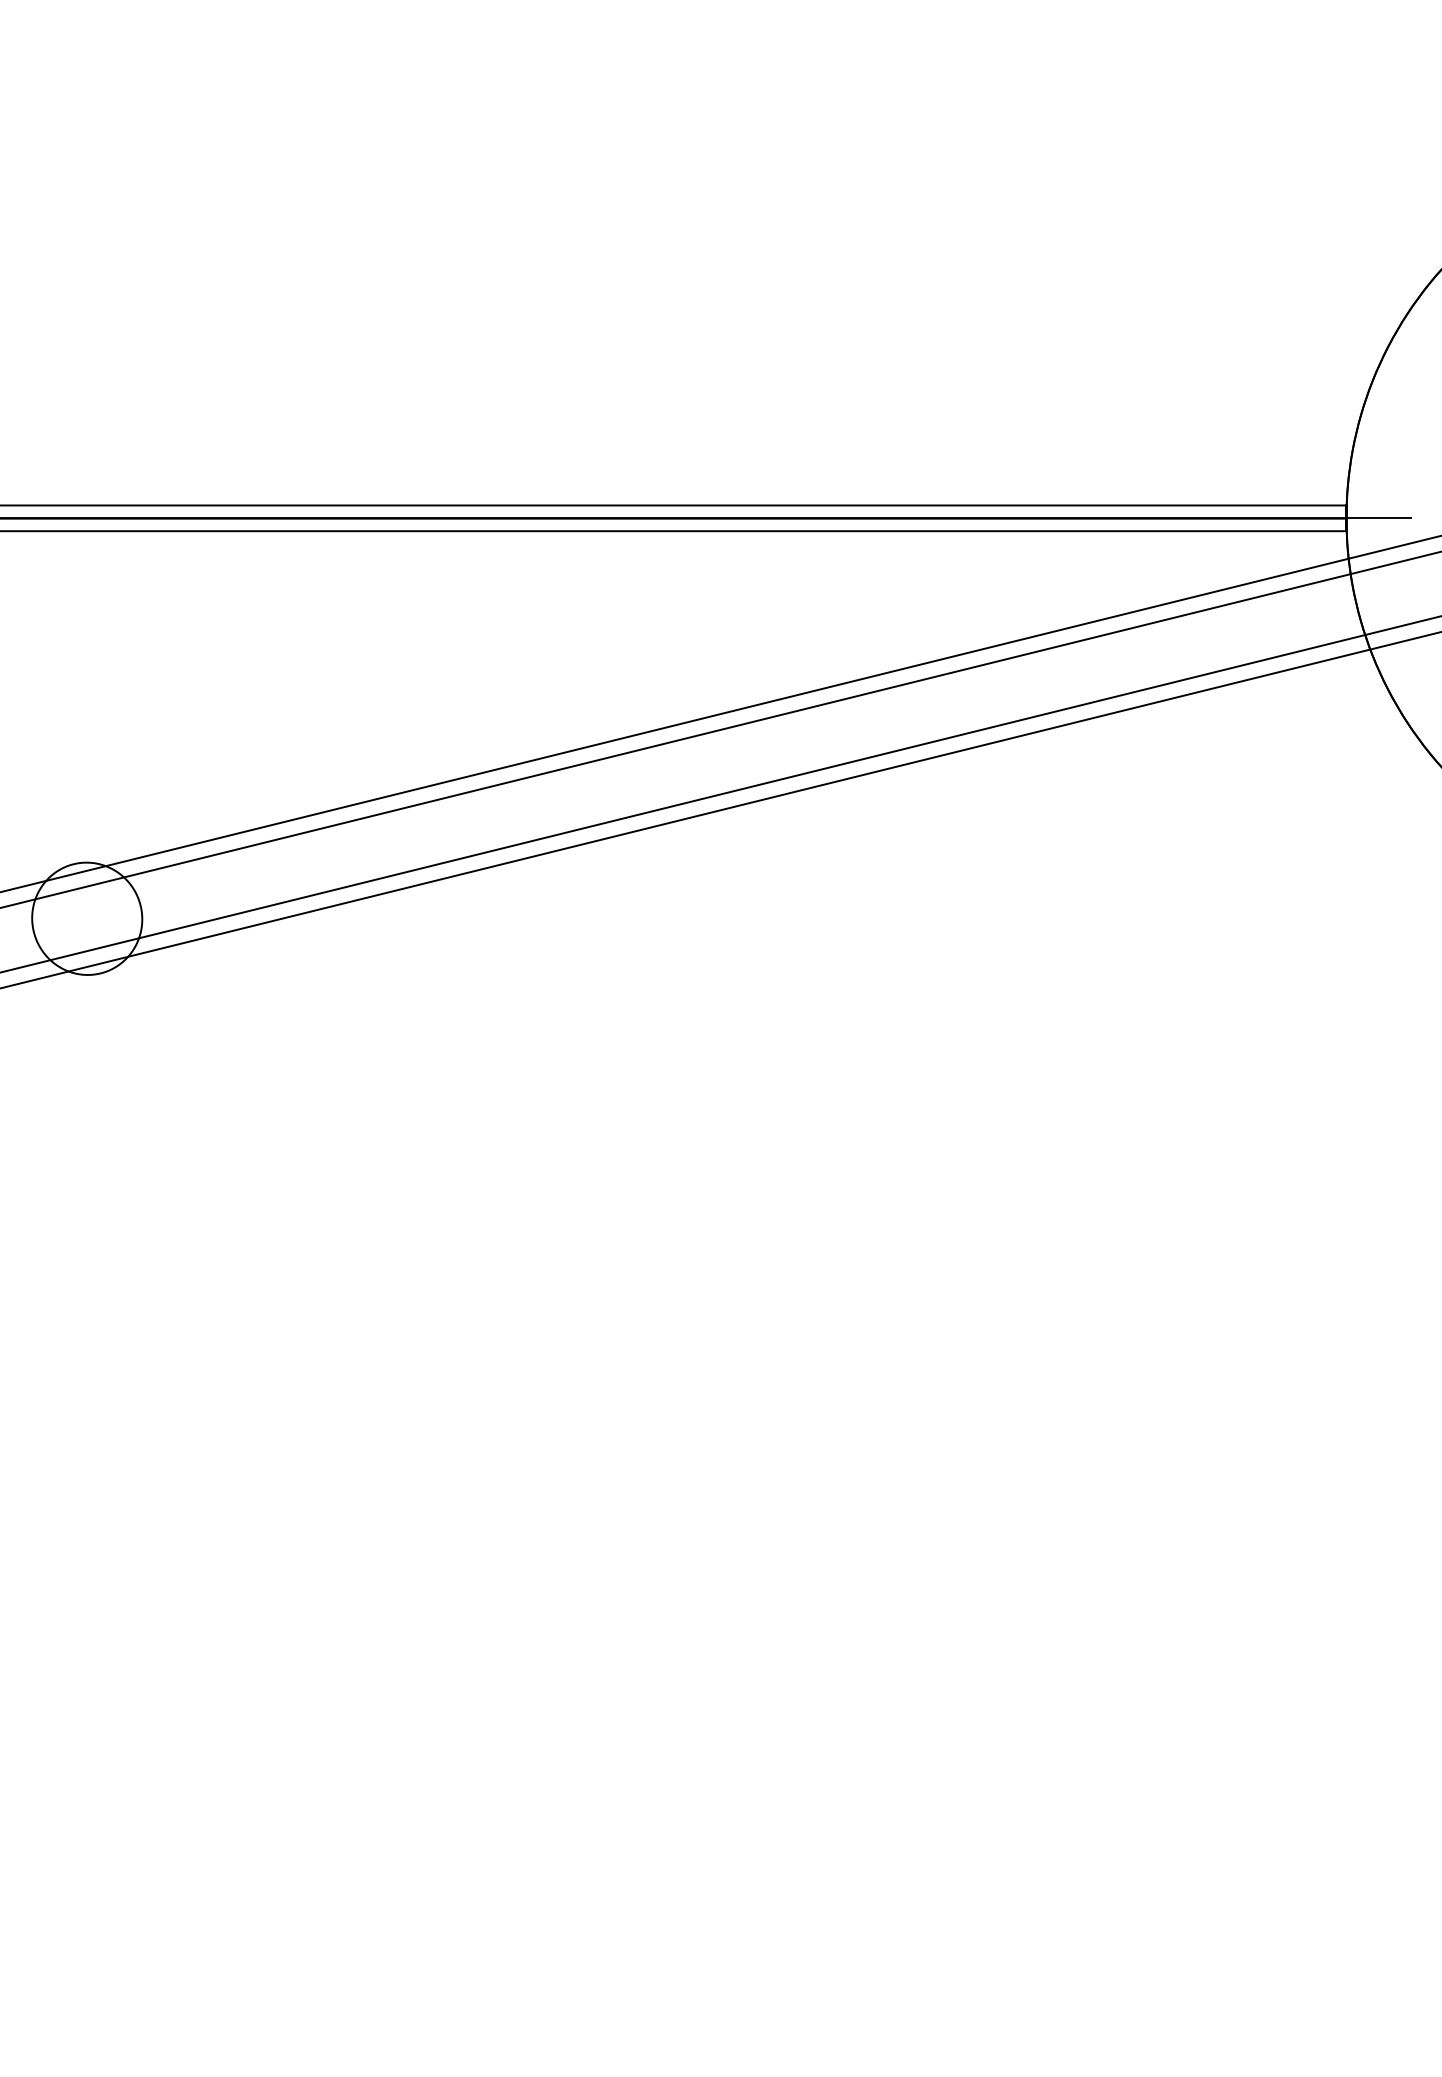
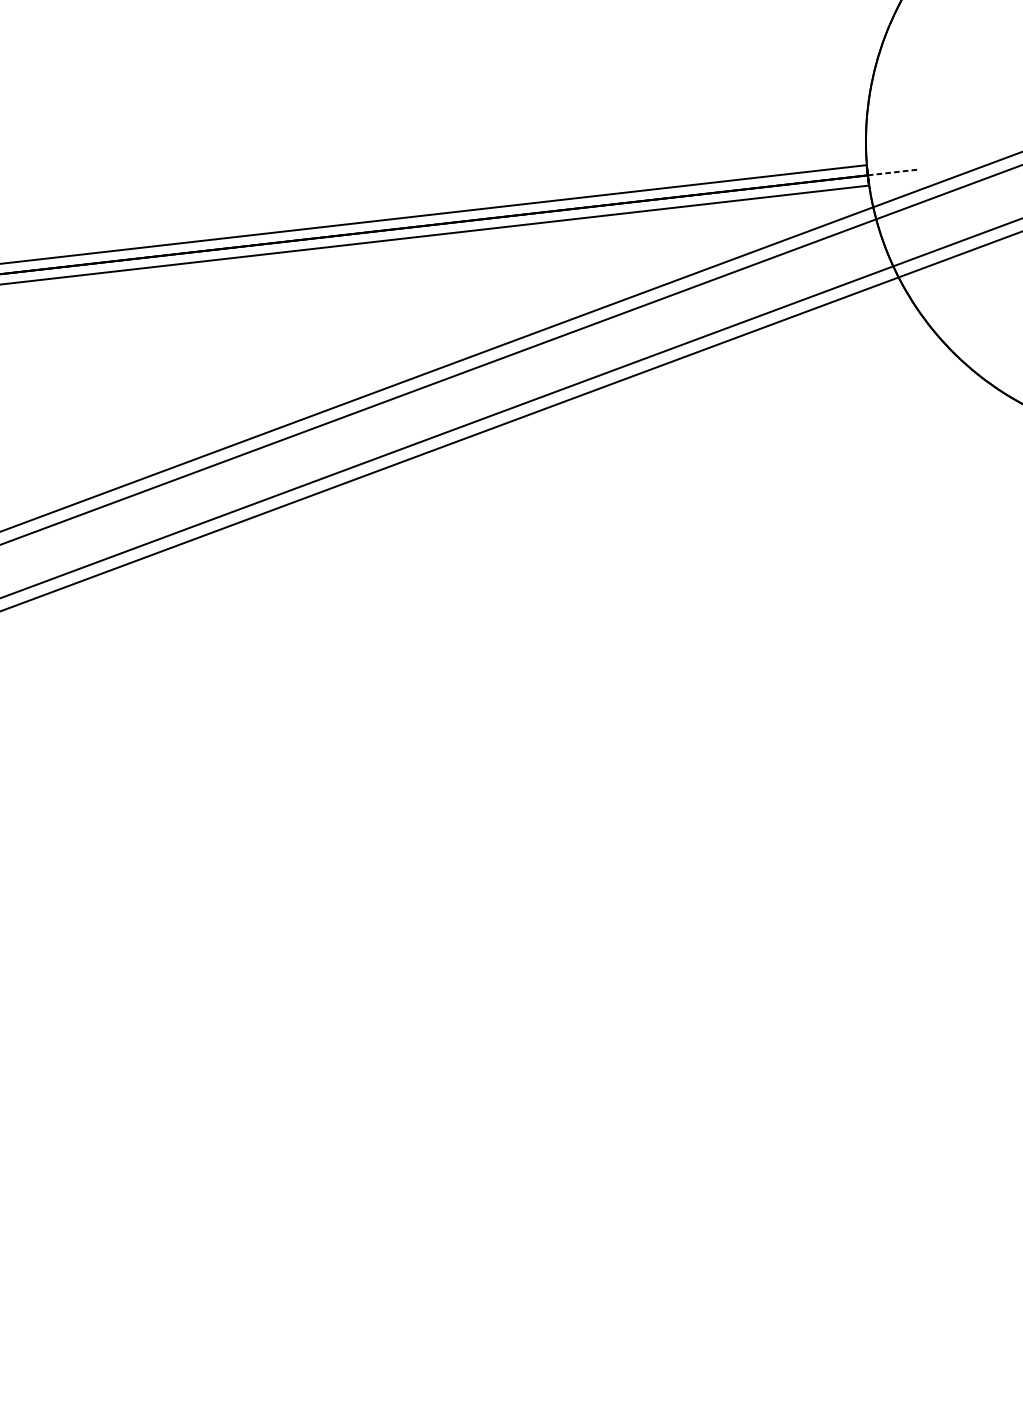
line: (1379, 518) -> (894, 172), solid -> dashed

